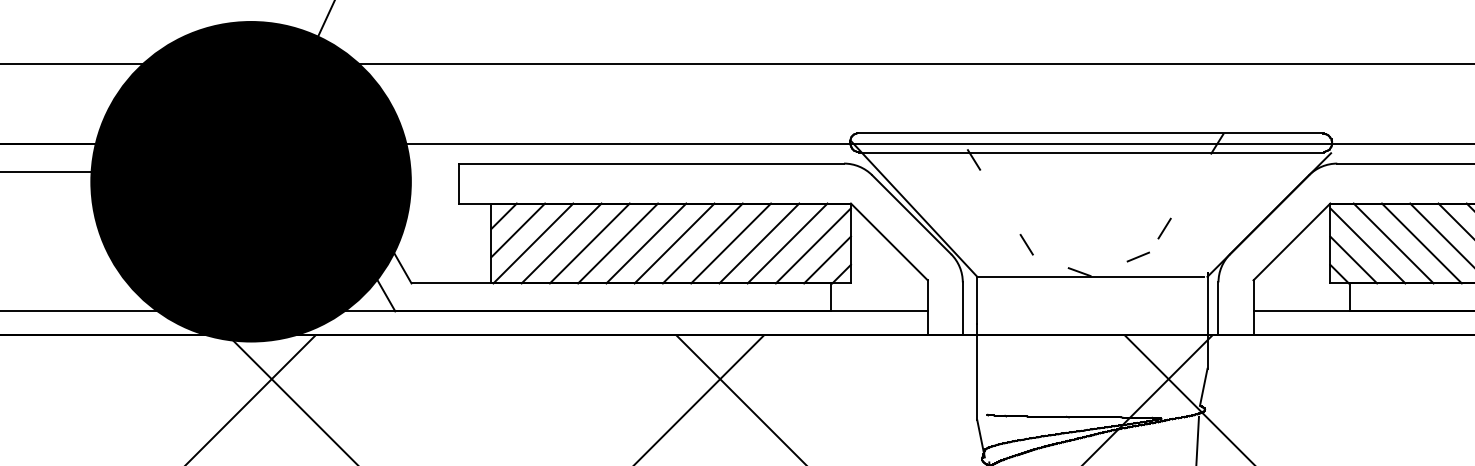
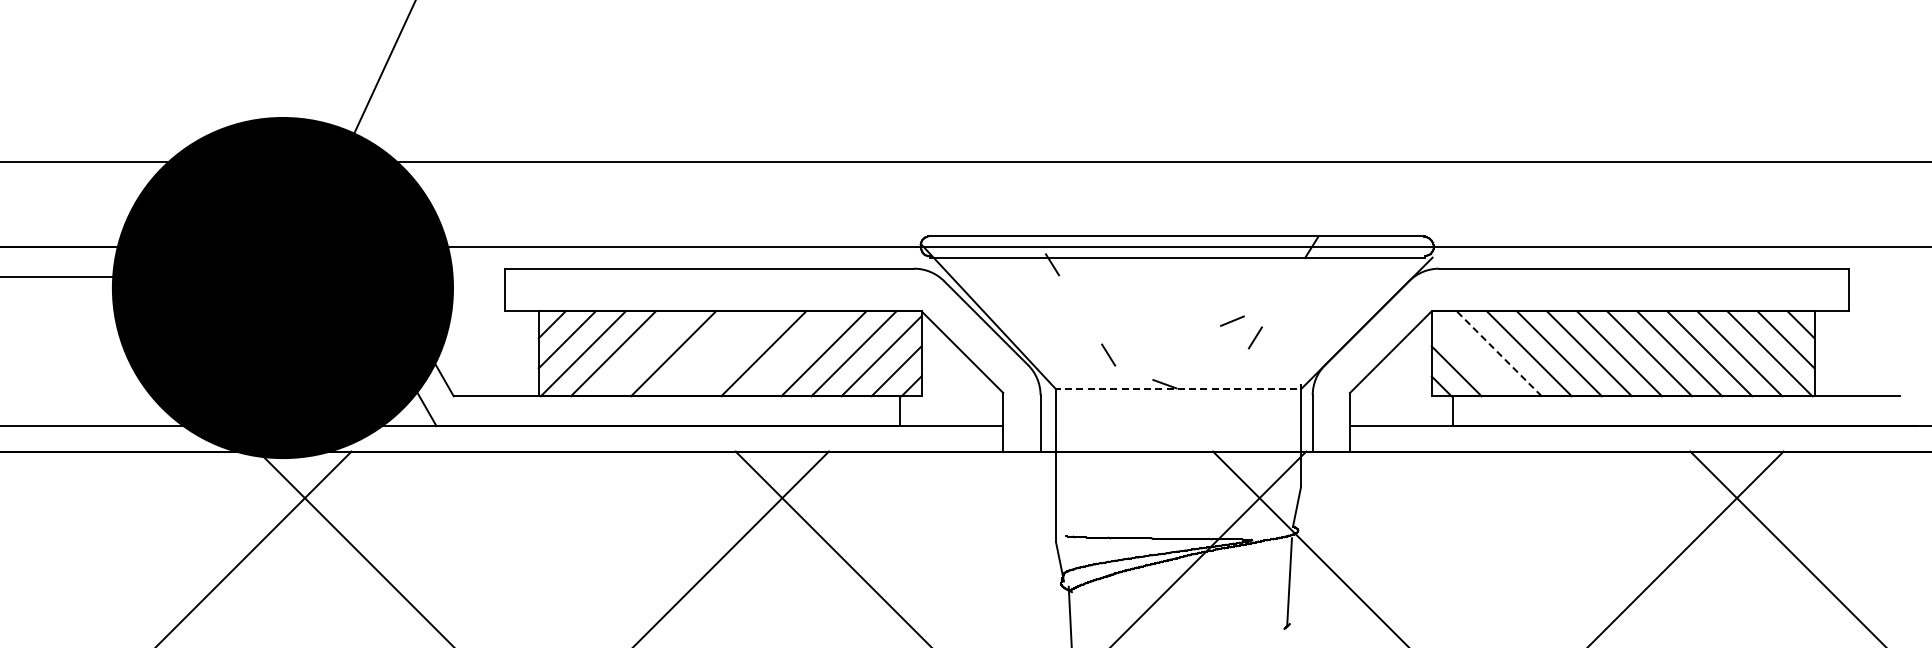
line: (589, 243) -> (643, 353), removed
line: (646, 243) -> (703, 353), removed
line: (674, 243) -> (733, 353), removed
line: (730, 243) -> (793, 353), removed
line: (1393, 243) -> (1498, 353), solid -> dashed
line: (1367, 246) -> (1471, 356), removed
line: (1138, 256) -> (1232, 320), moved
line: (1090, 277) -> (1176, 389), solid -> dashed

